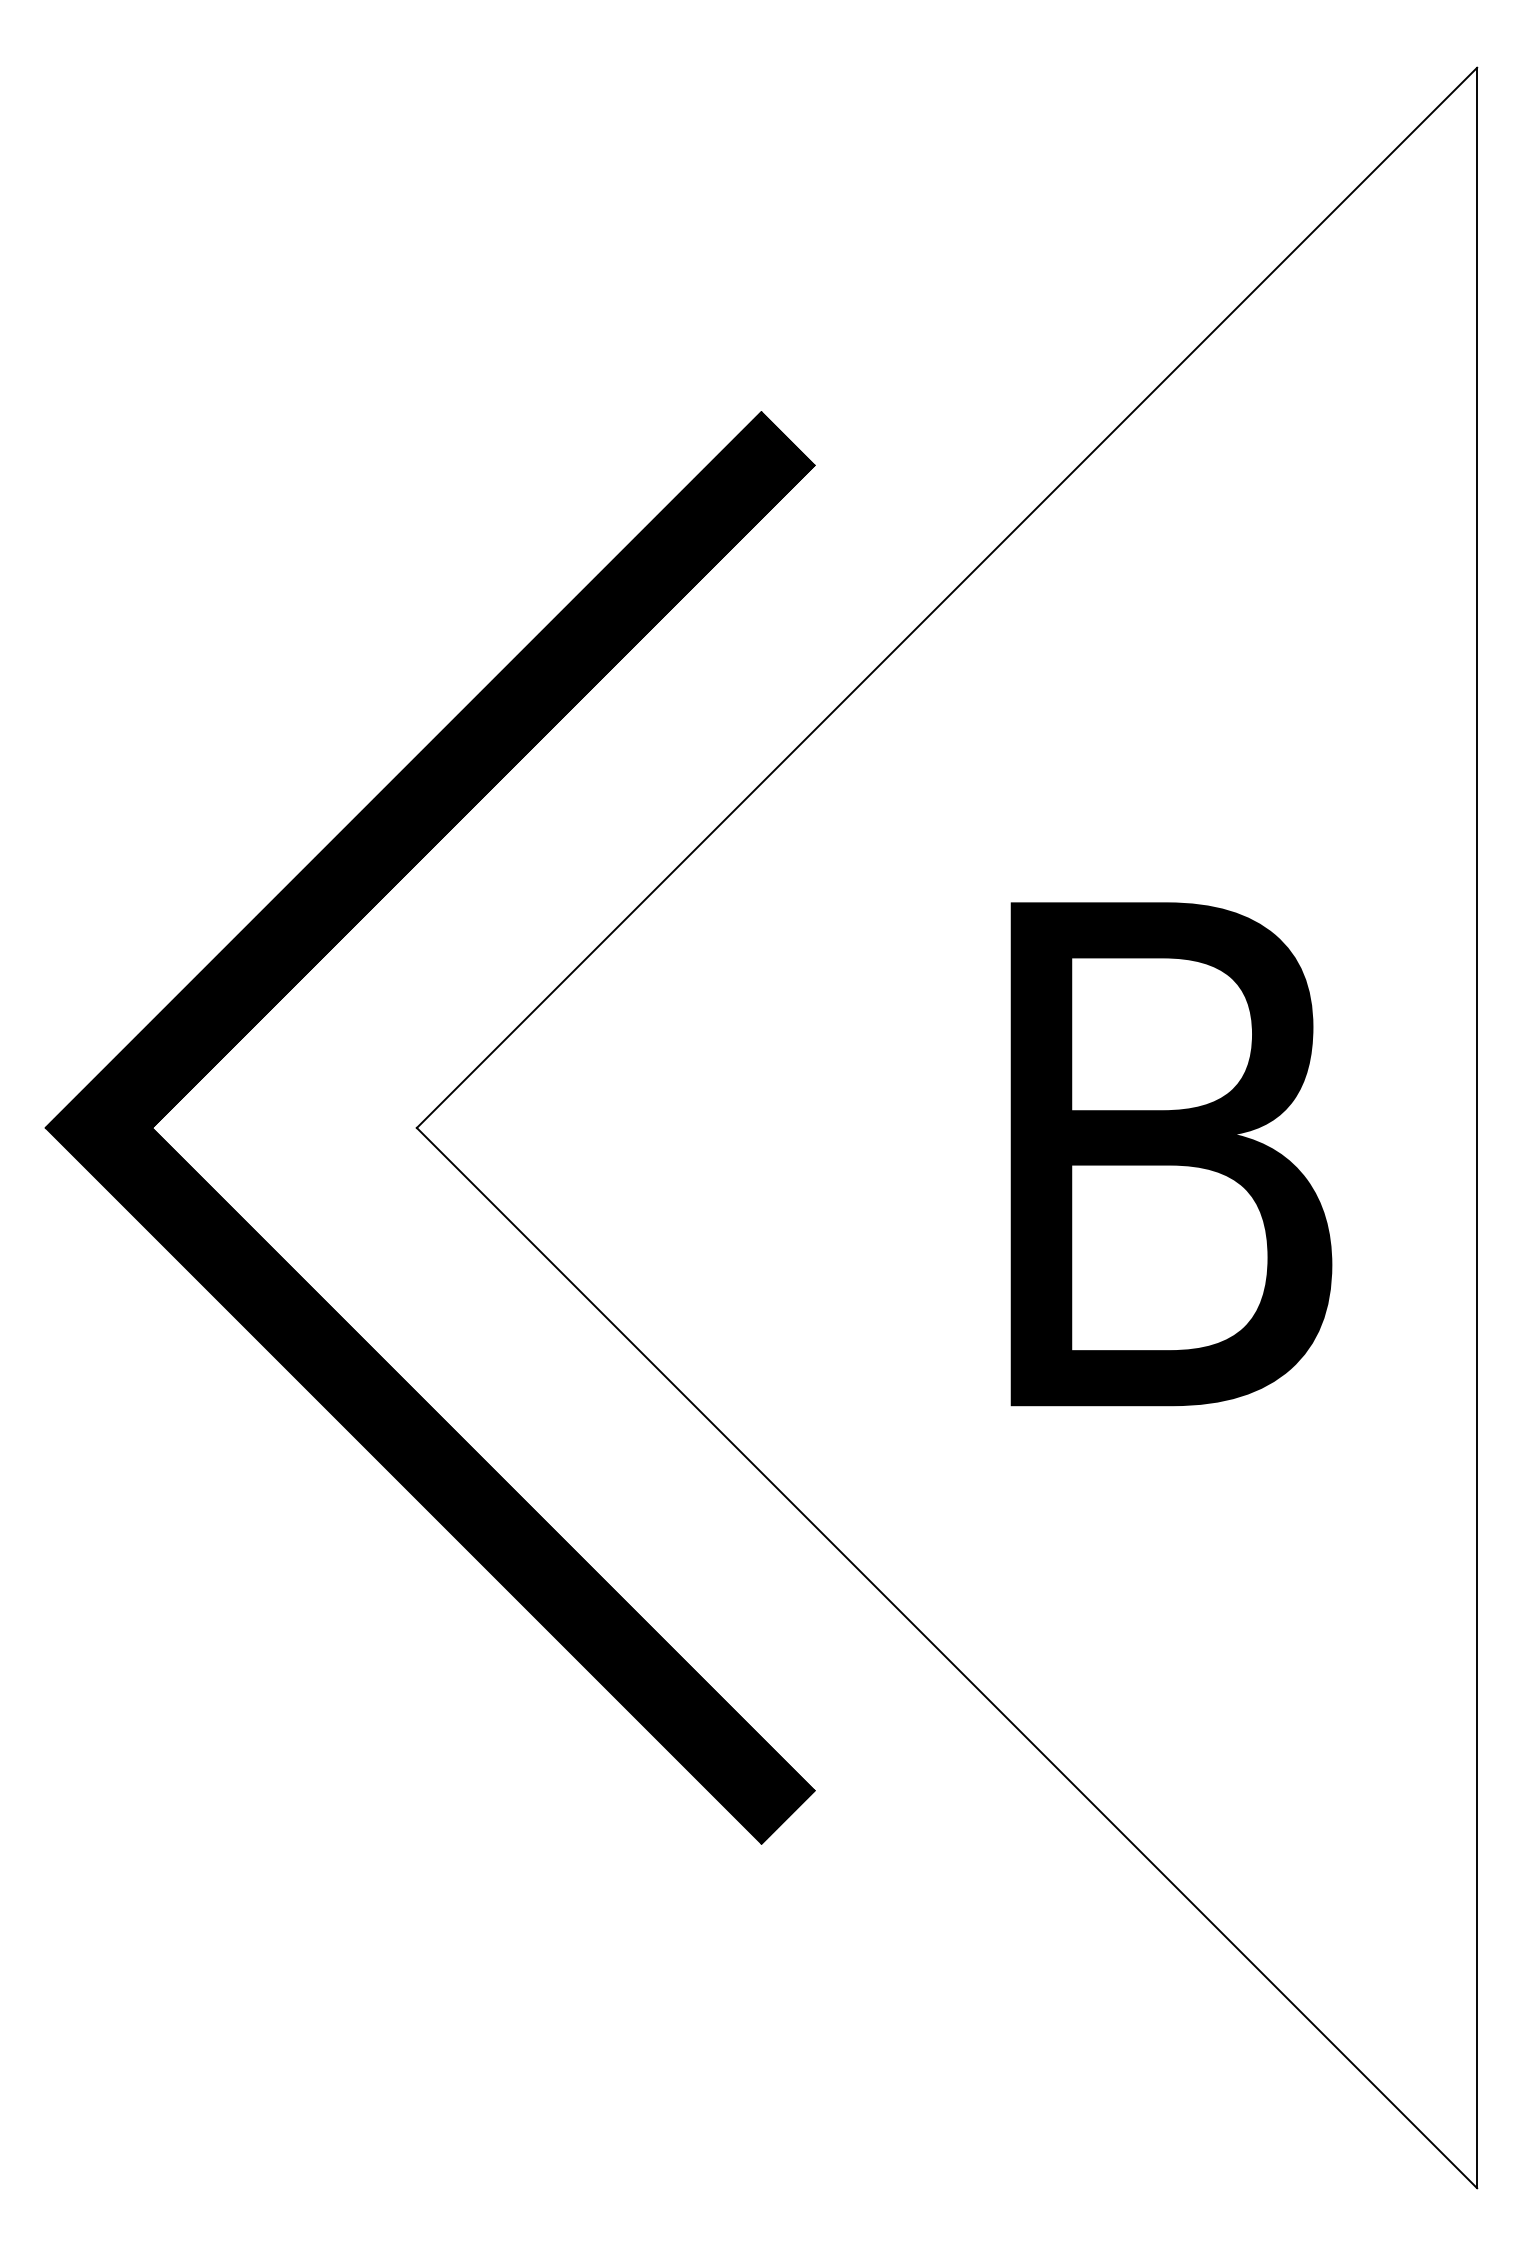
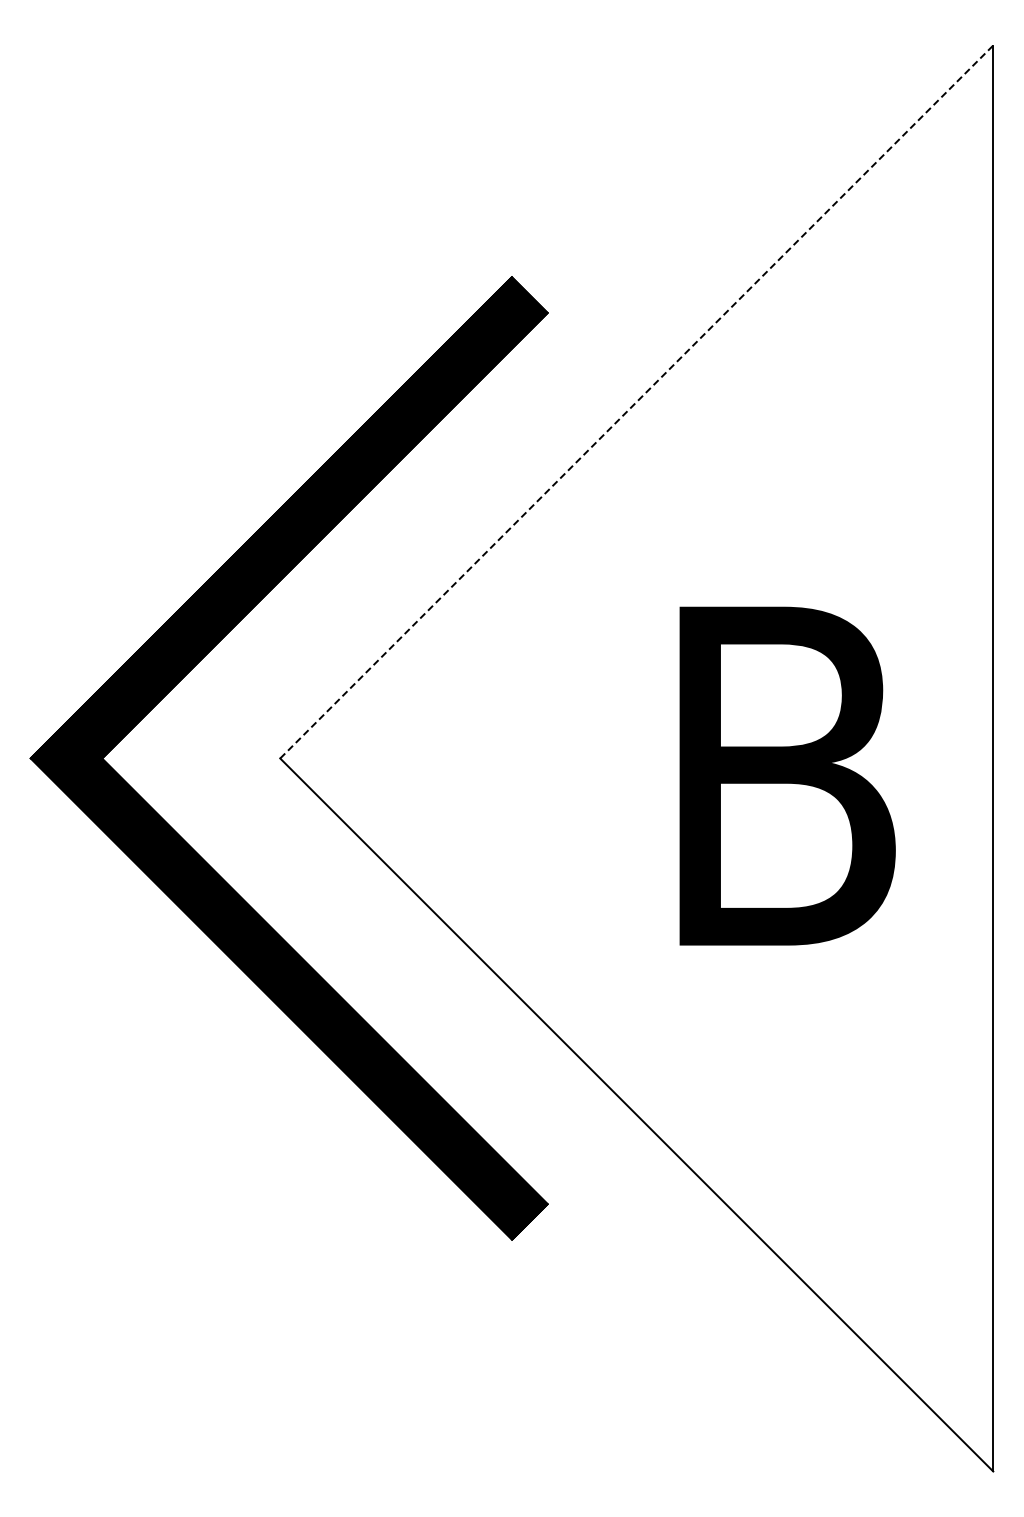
line: (948, 597) -> (637, 401), solid -> dashed

